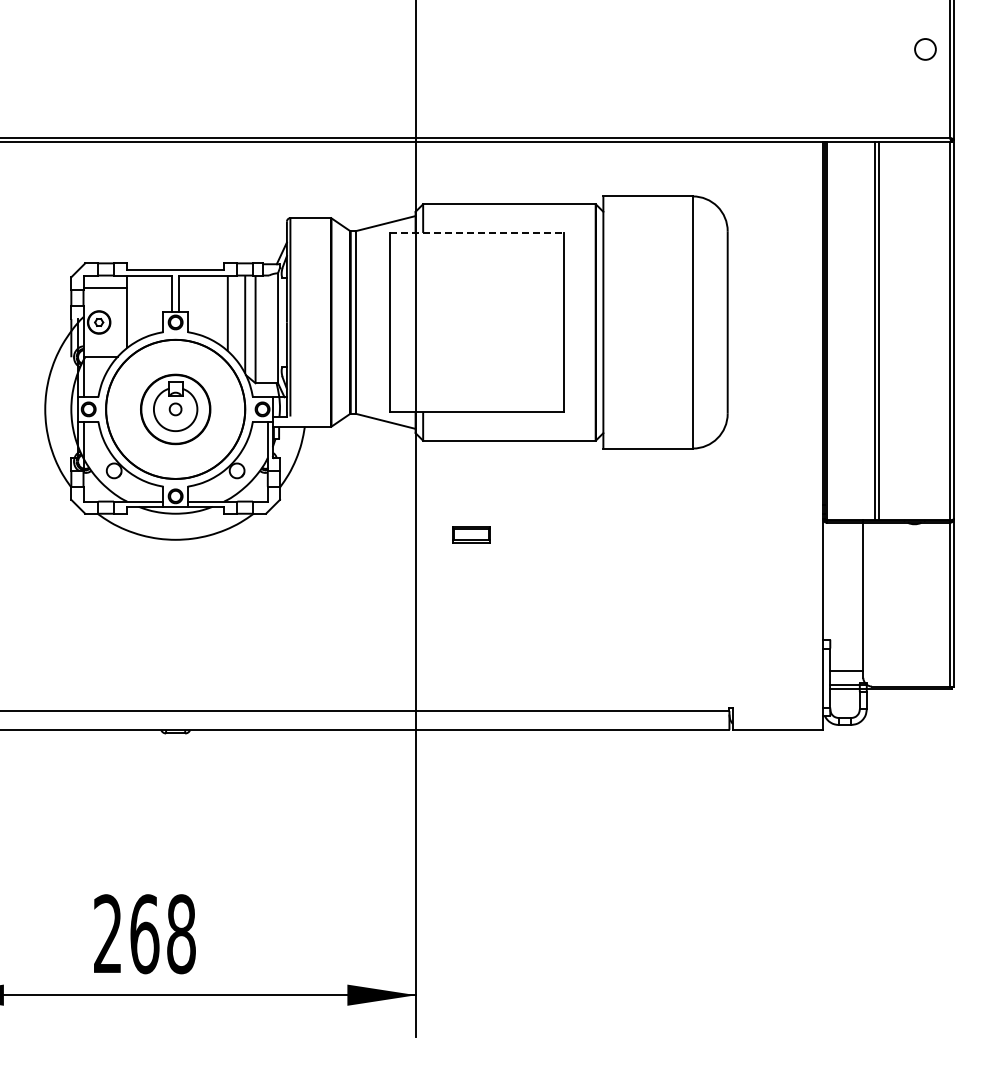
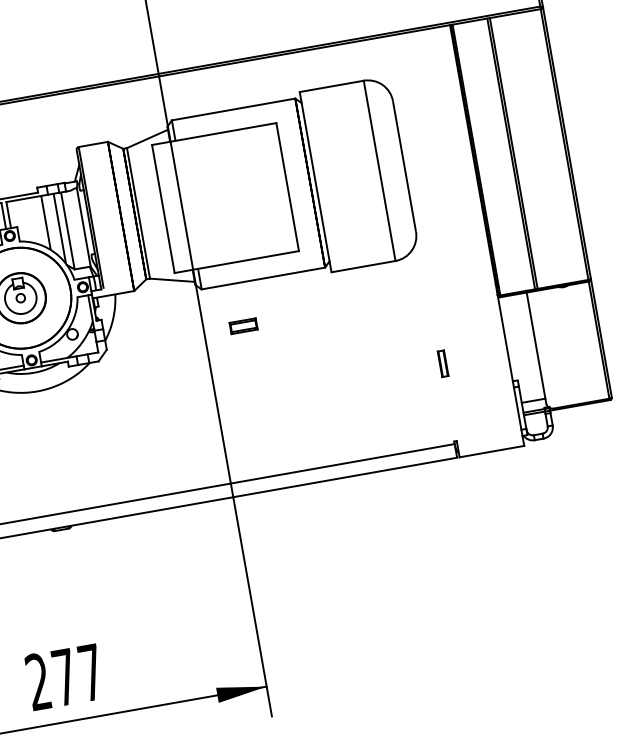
line: (477, 232) -> (214, 133), dashed -> solid
part: (471, 534) -> (243, 326), moved
part: (732, 599) -> (442, 363), added
text: (162, 934) -> (77, 675), 268 -> 277

